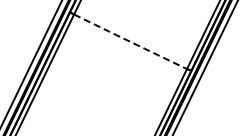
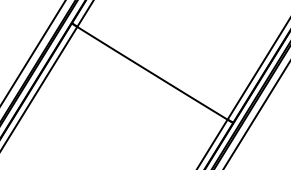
arc: (130, 41) -> (152, 72), dashed -> solid

